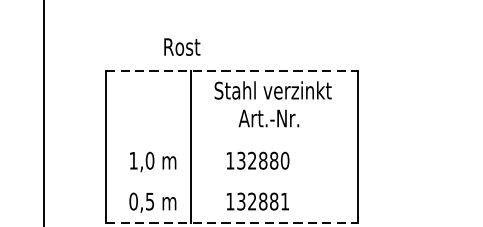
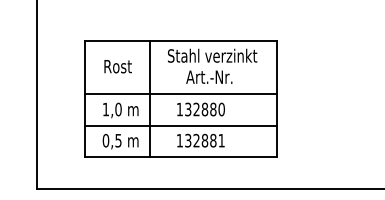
text: (181, 46) -> (117, 66), moved
line: (232, 70) -> (181, 40), dashed -> solid
line: (232, 141) -> (181, 94), added
line: (232, 181) -> (181, 125), added
line: (232, 222) -> (181, 156), dashed -> solid

